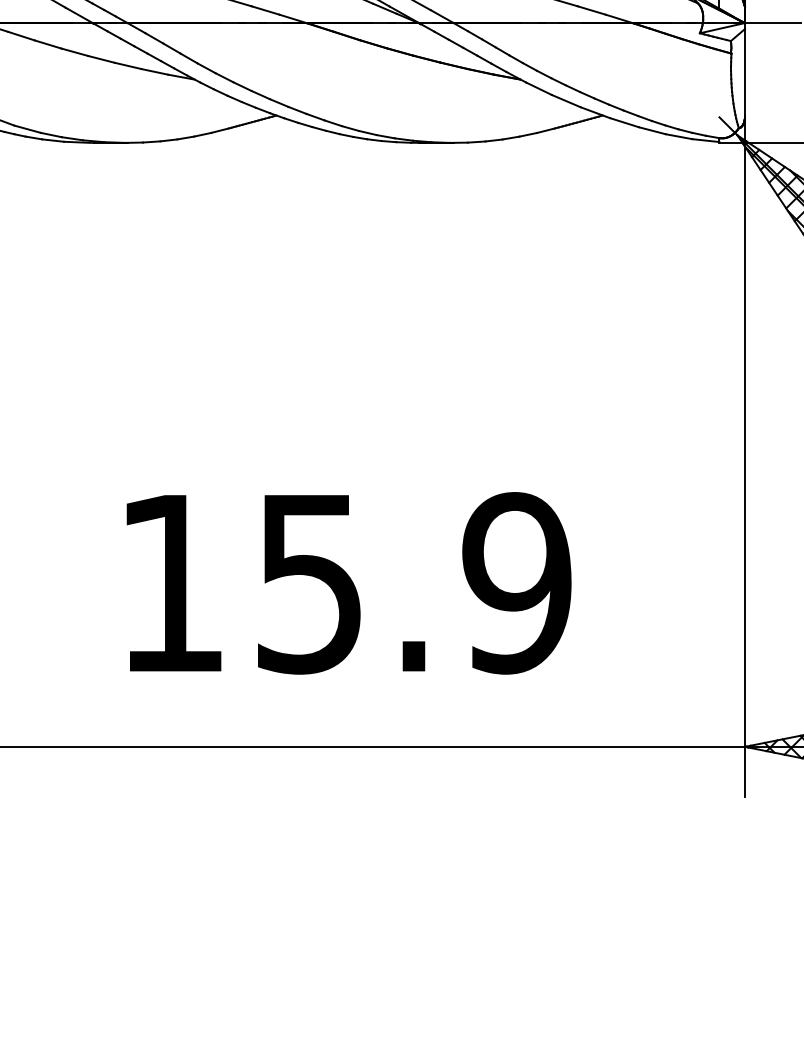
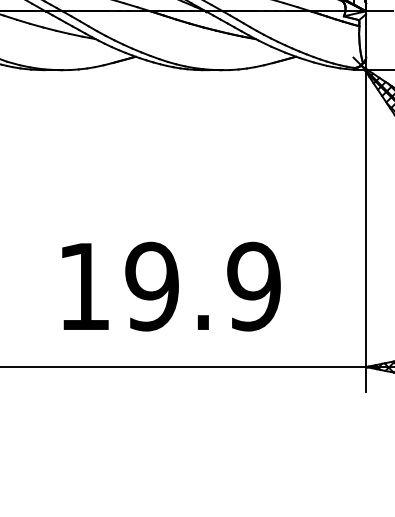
text: (308, 582) -> (151, 286), 15.9 -> 19.9

